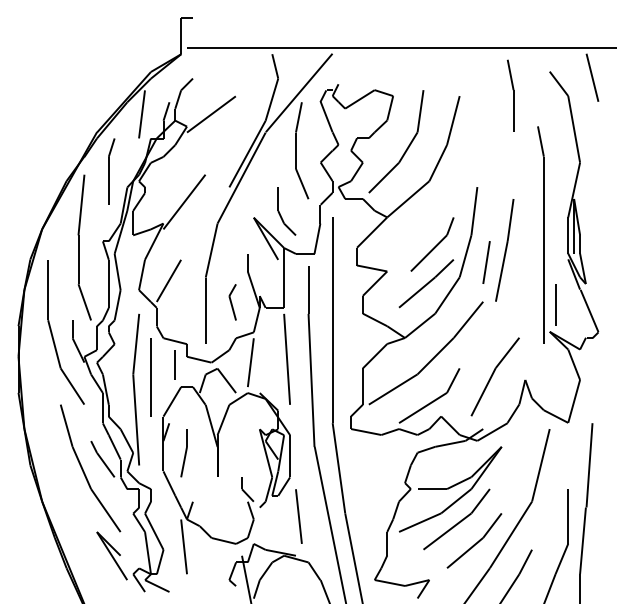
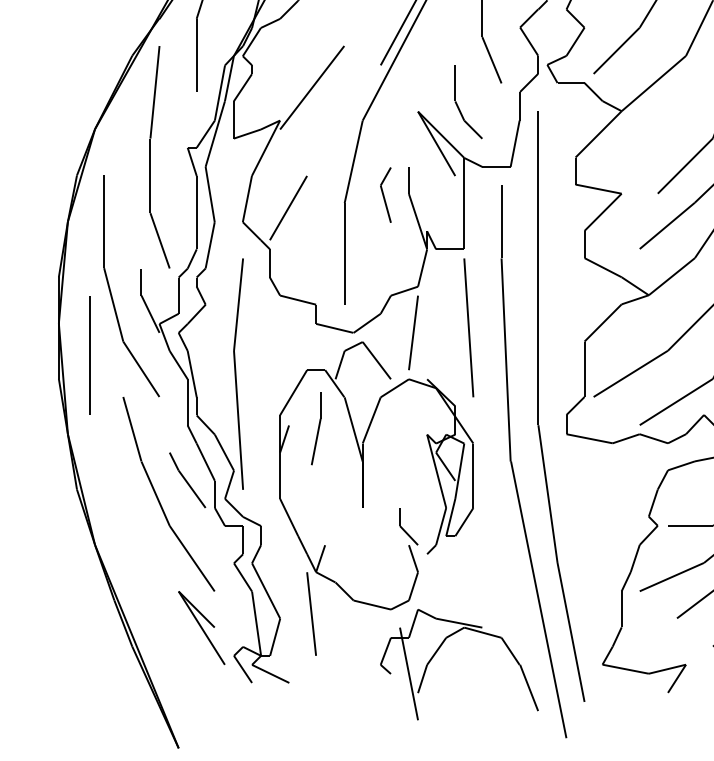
part: (232, 302) -> (385, 195), moved
line: (174, 364) -> (296, 335), removed
line: (150, 377) -> (89, 355), moved
part: (183, 453) -> (315, 428), moved
line: (298, 516) -> (486, 567), removed

